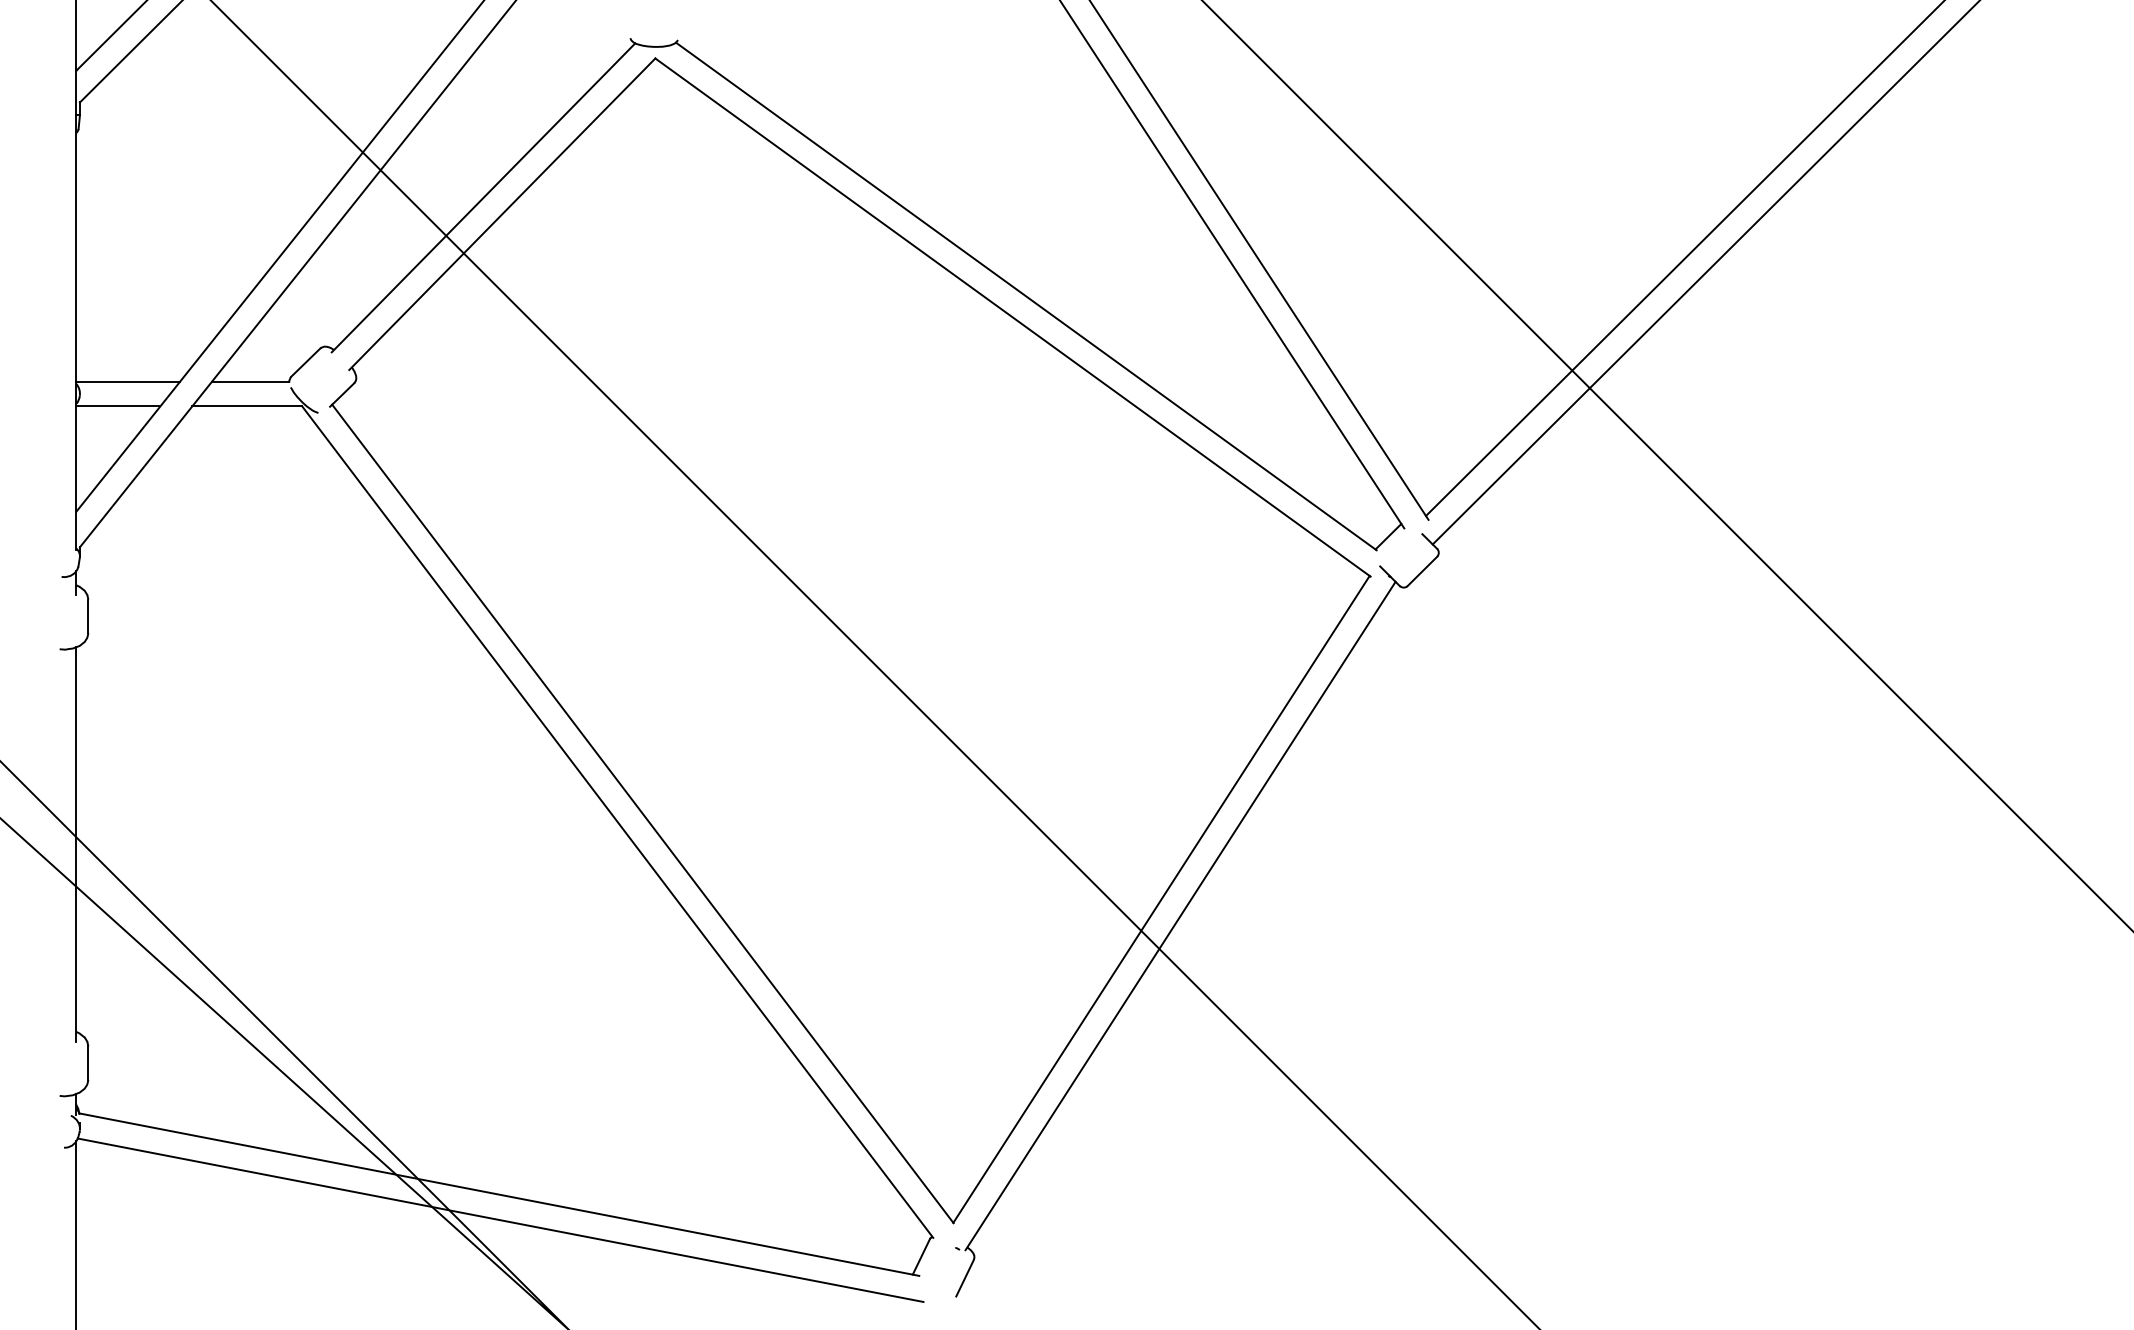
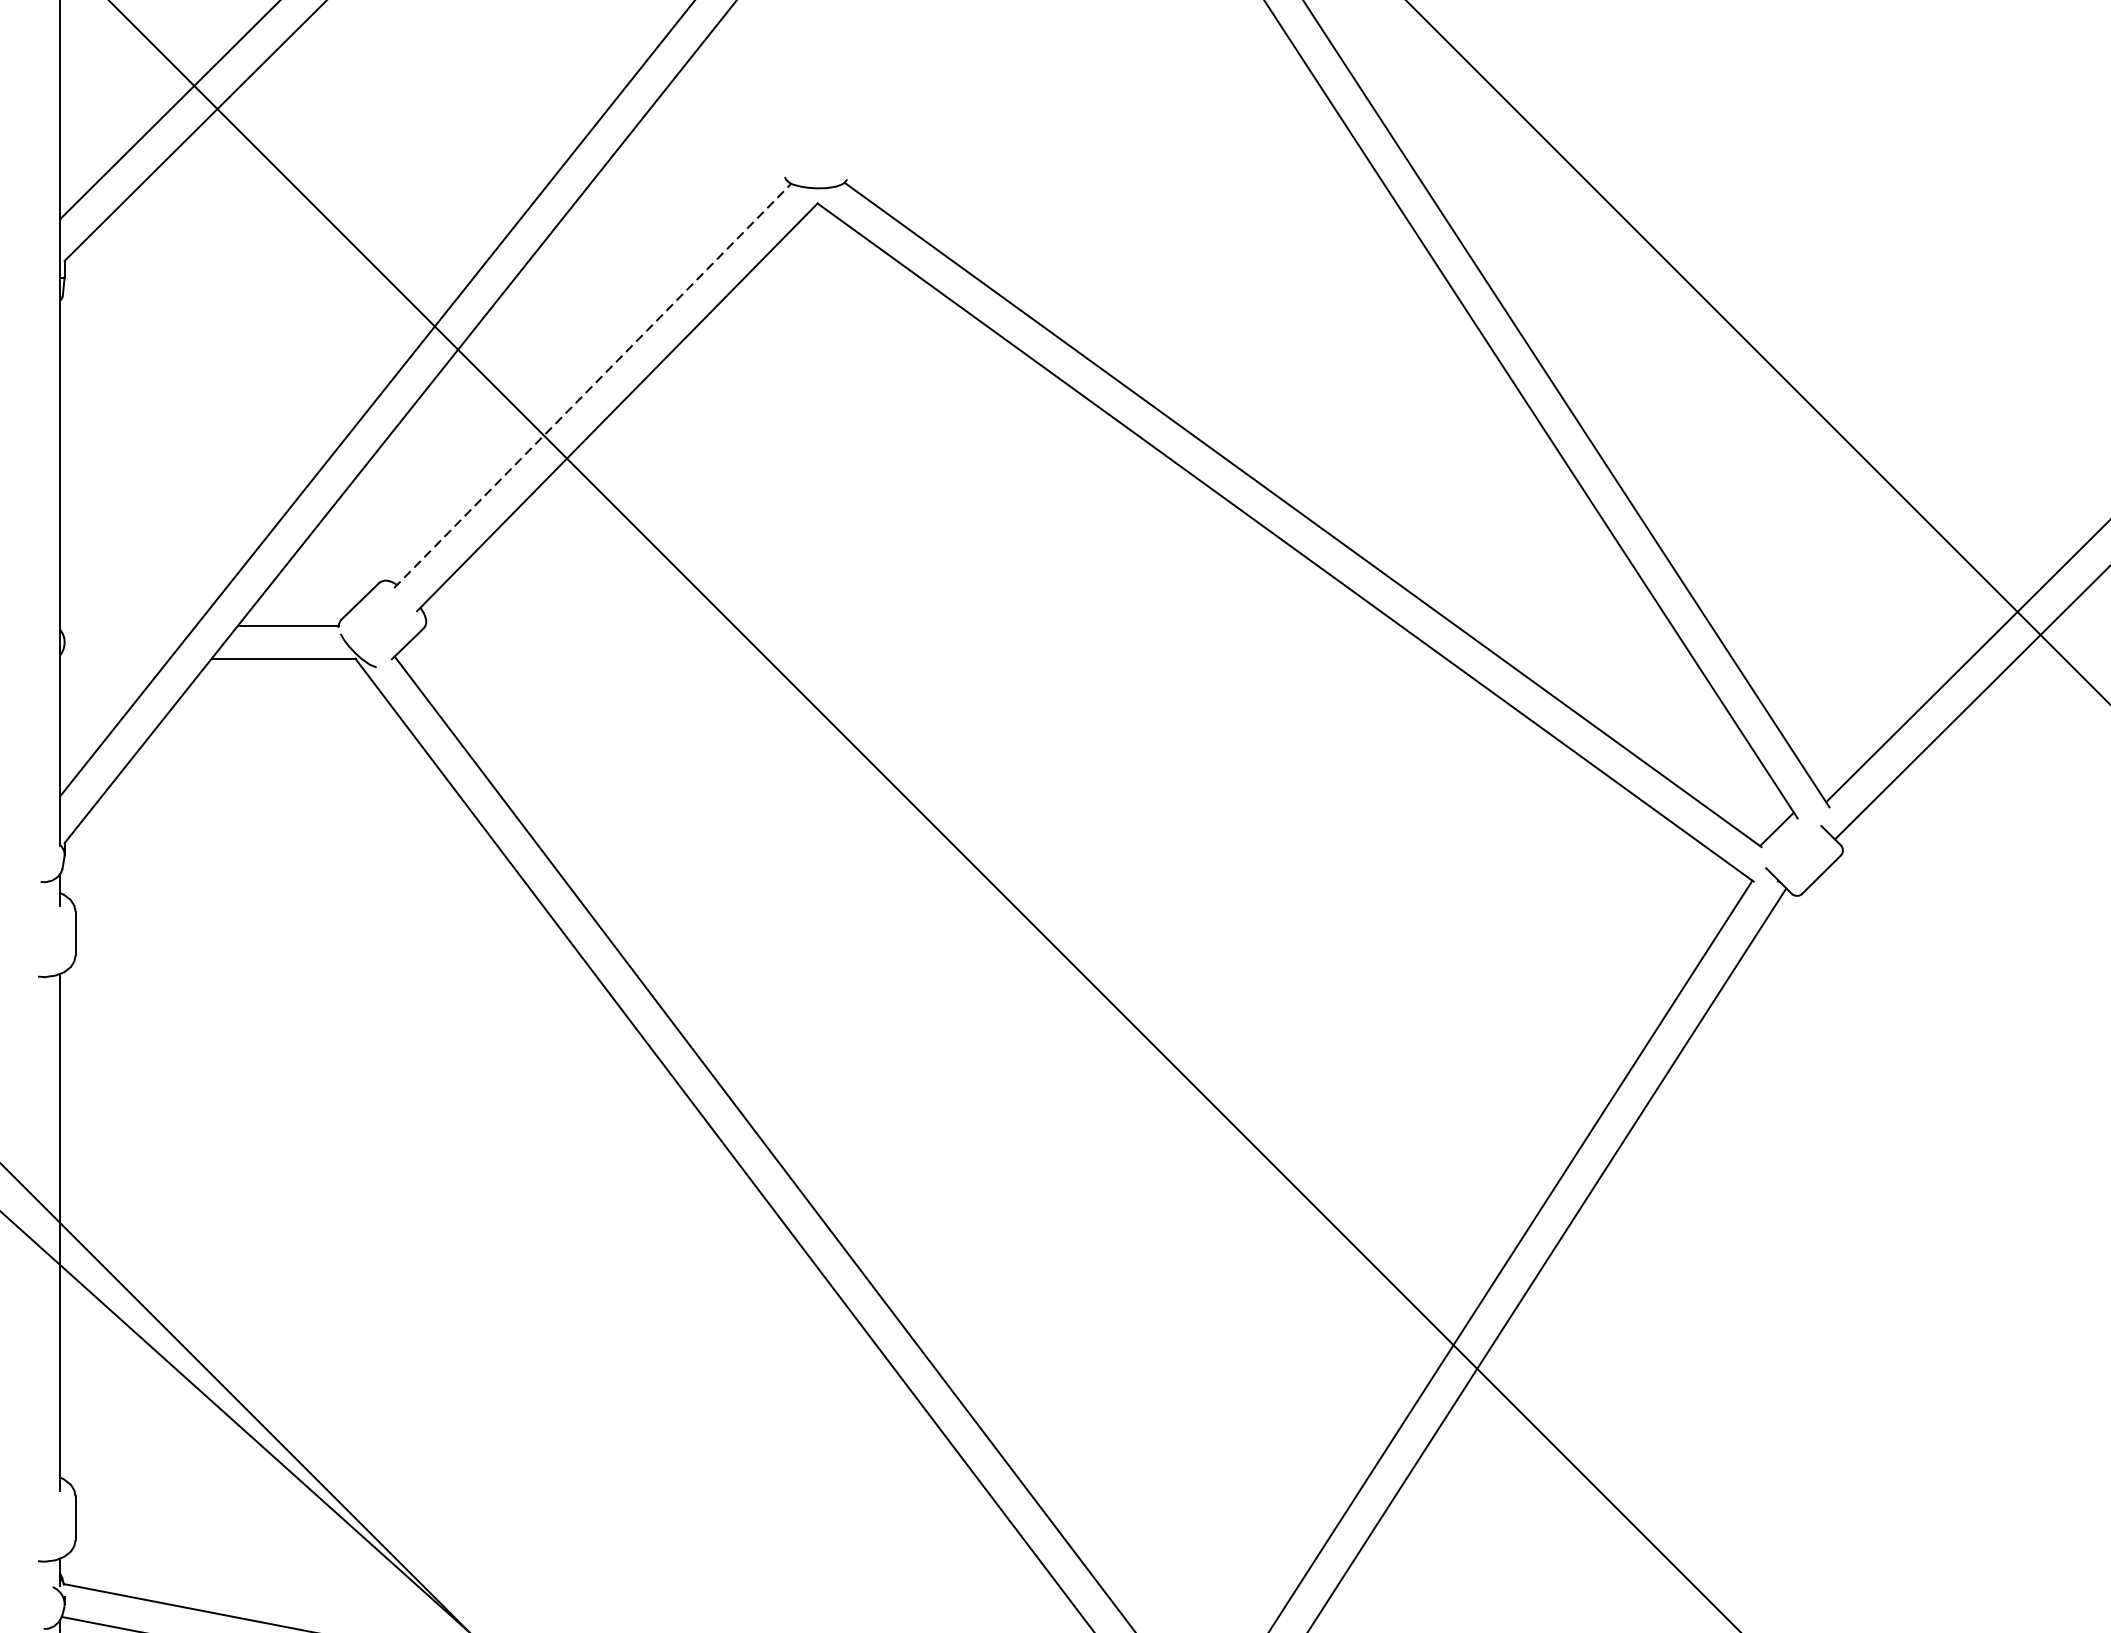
line: (483, 197) -> (592, 385), solid -> dashed
line: (128, 381) -> (128, 626), removed
line: (118, 406) -> (115, 658), removed

